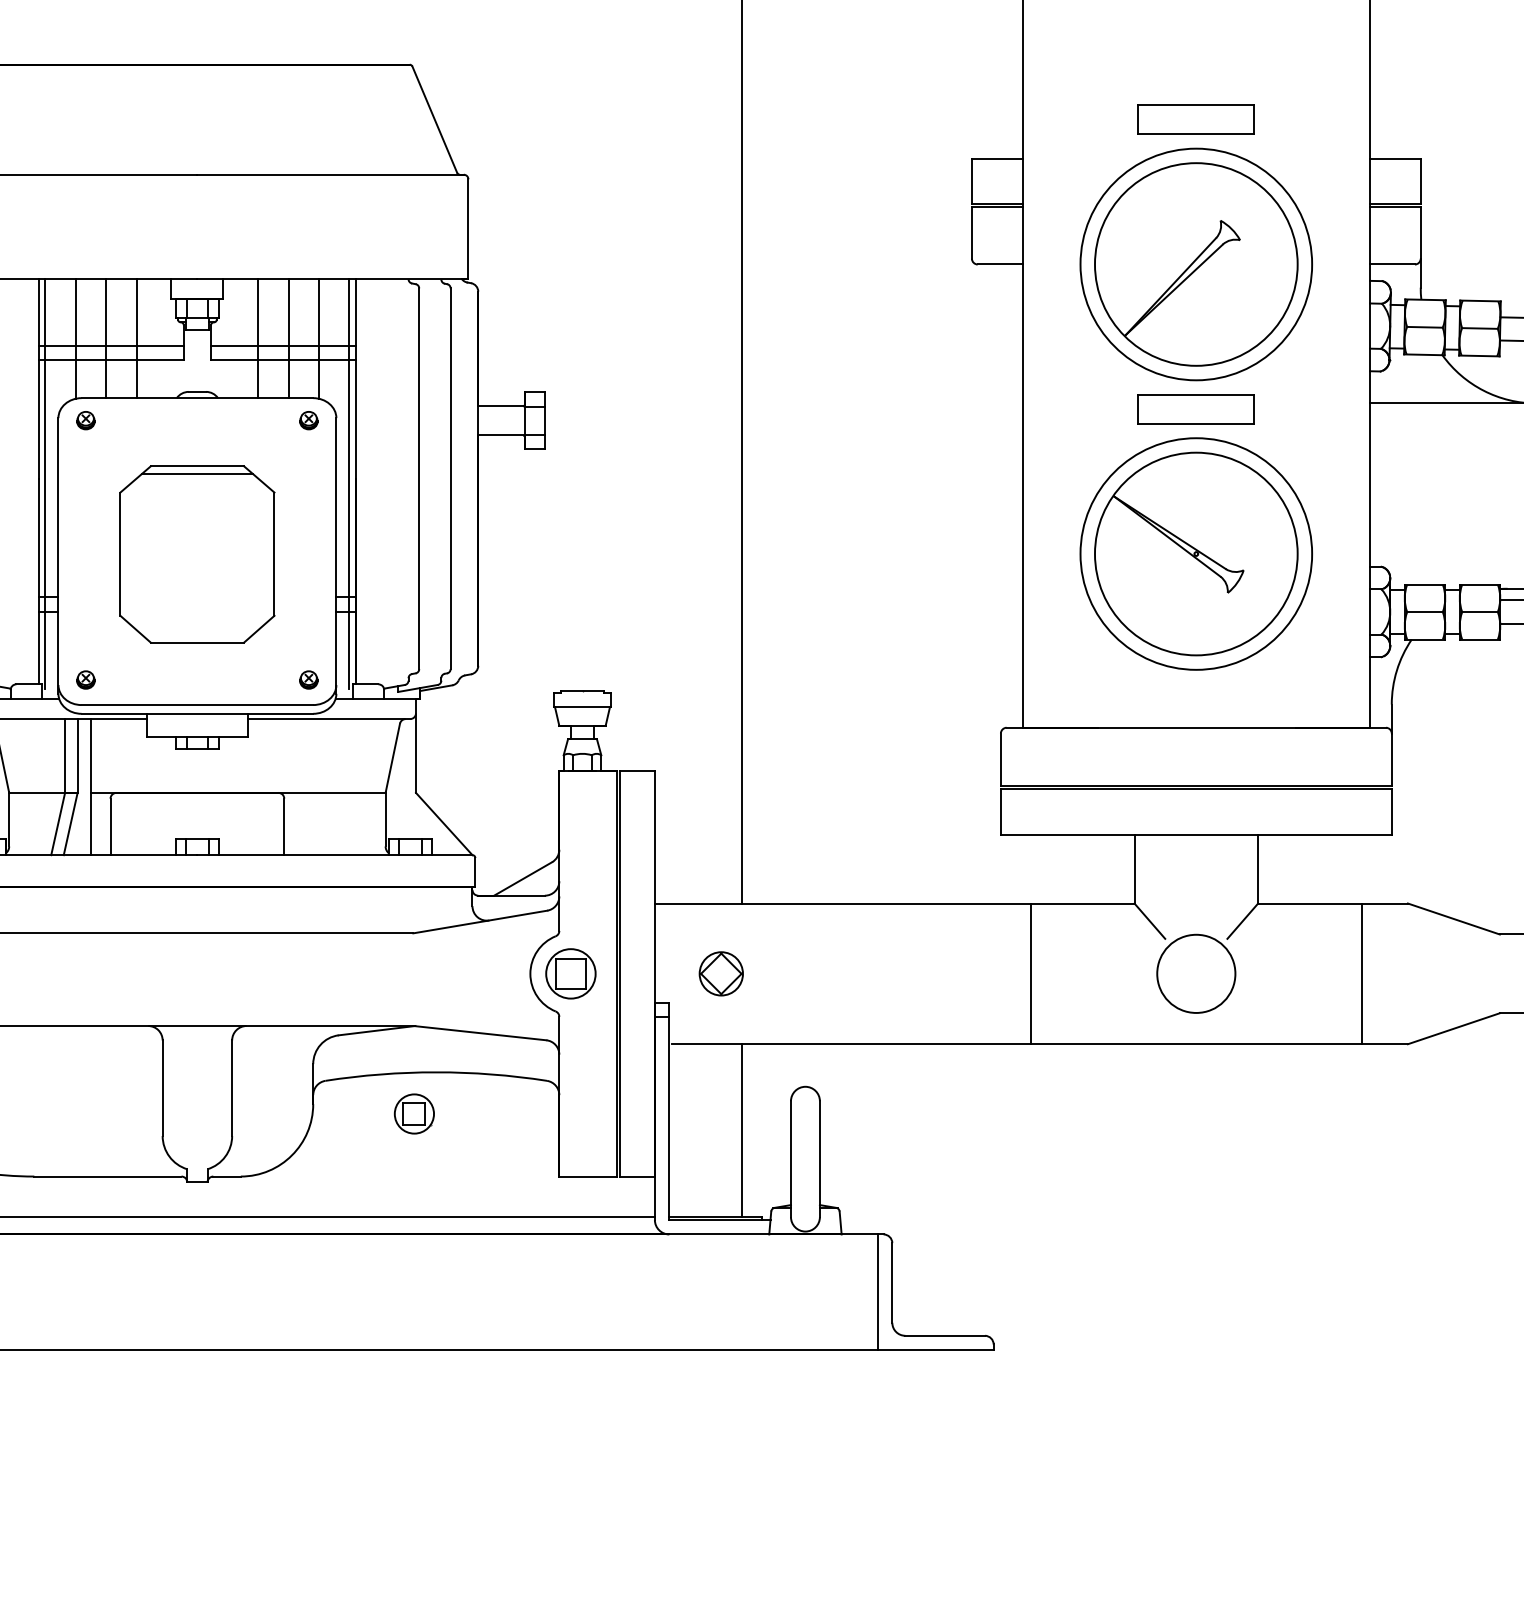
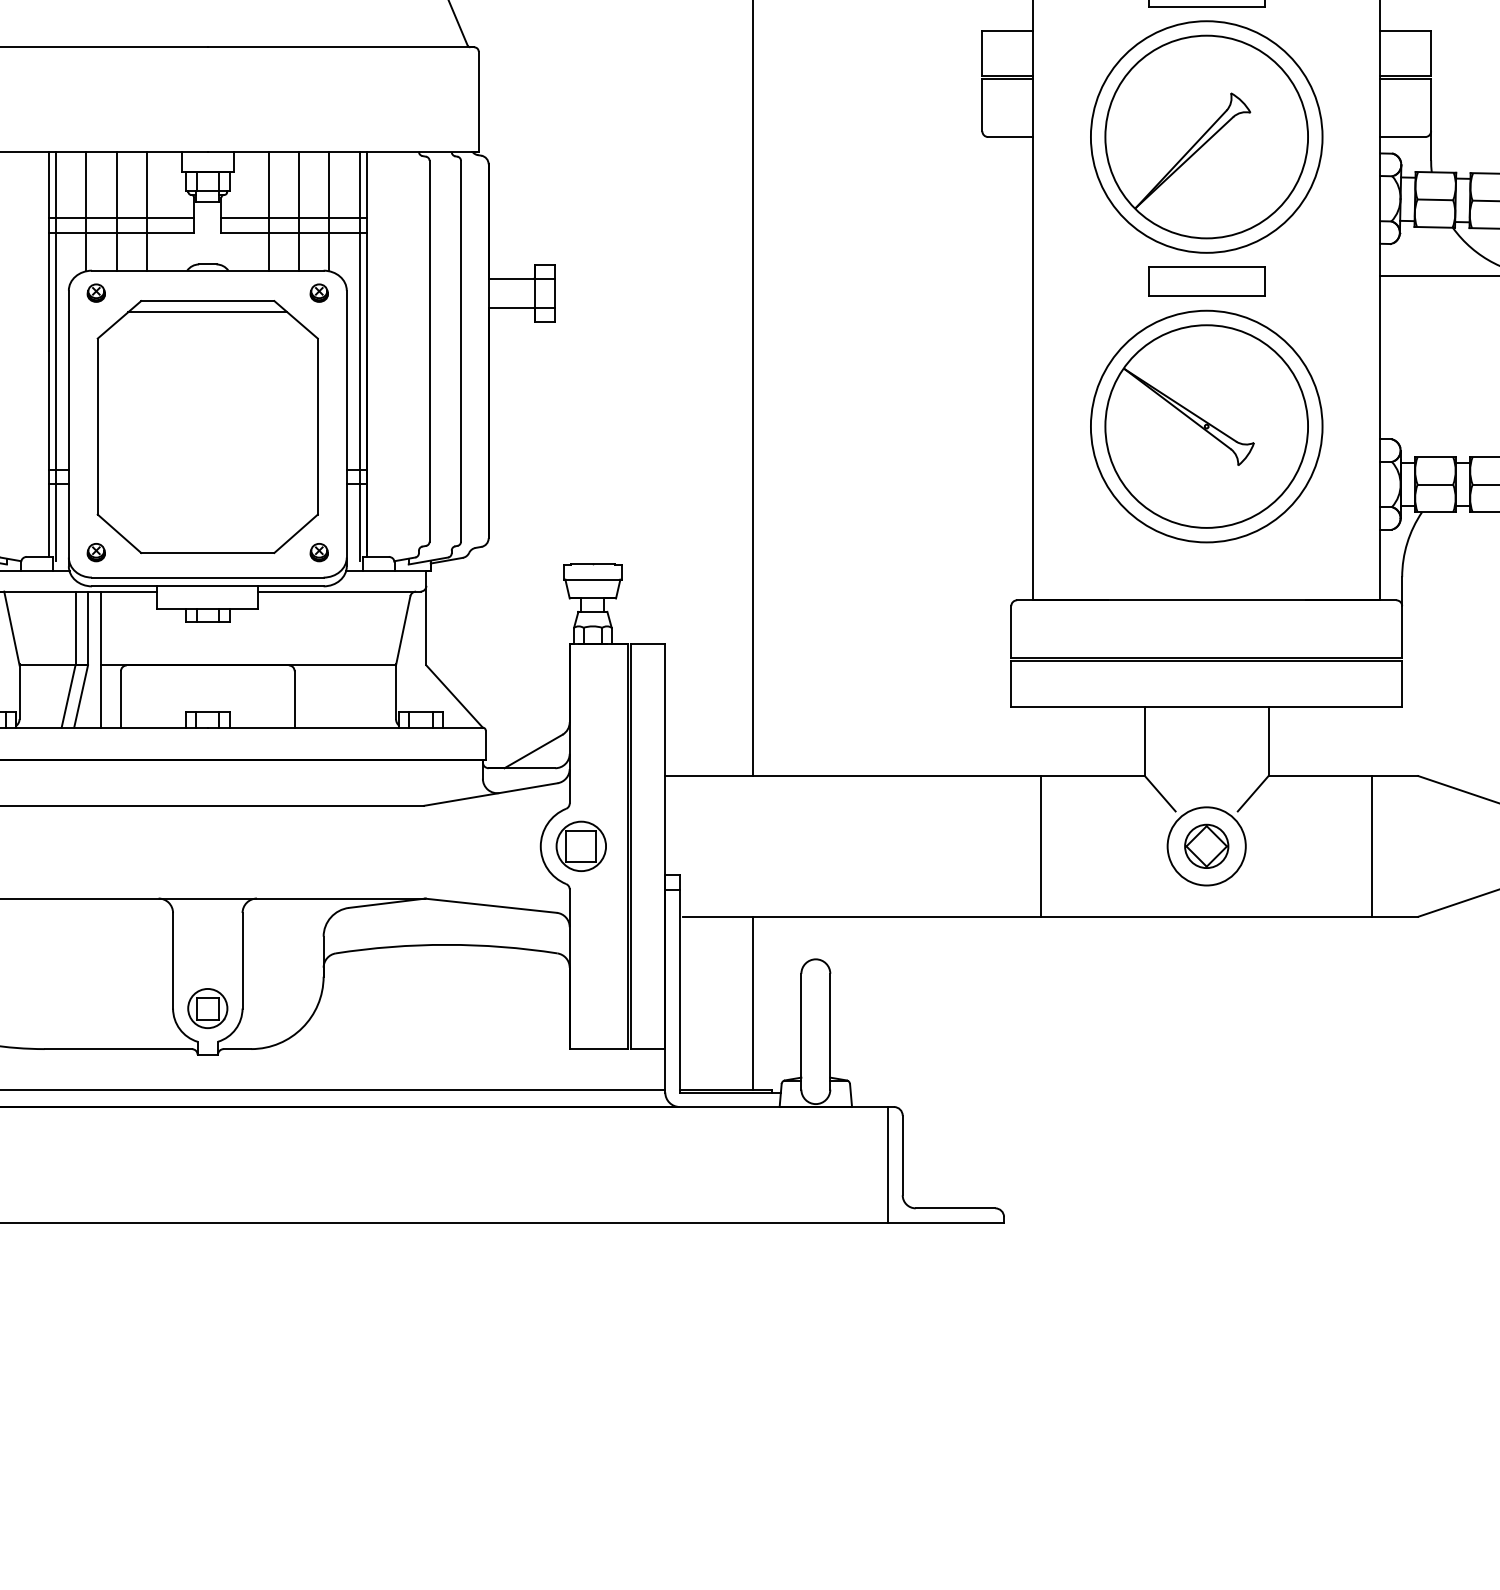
part: (197, 554) -> (207, 427), size x1.43
part: (720, 973) -> (1205, 846), moved
part: (413, 1113) -> (206, 1008), moved

